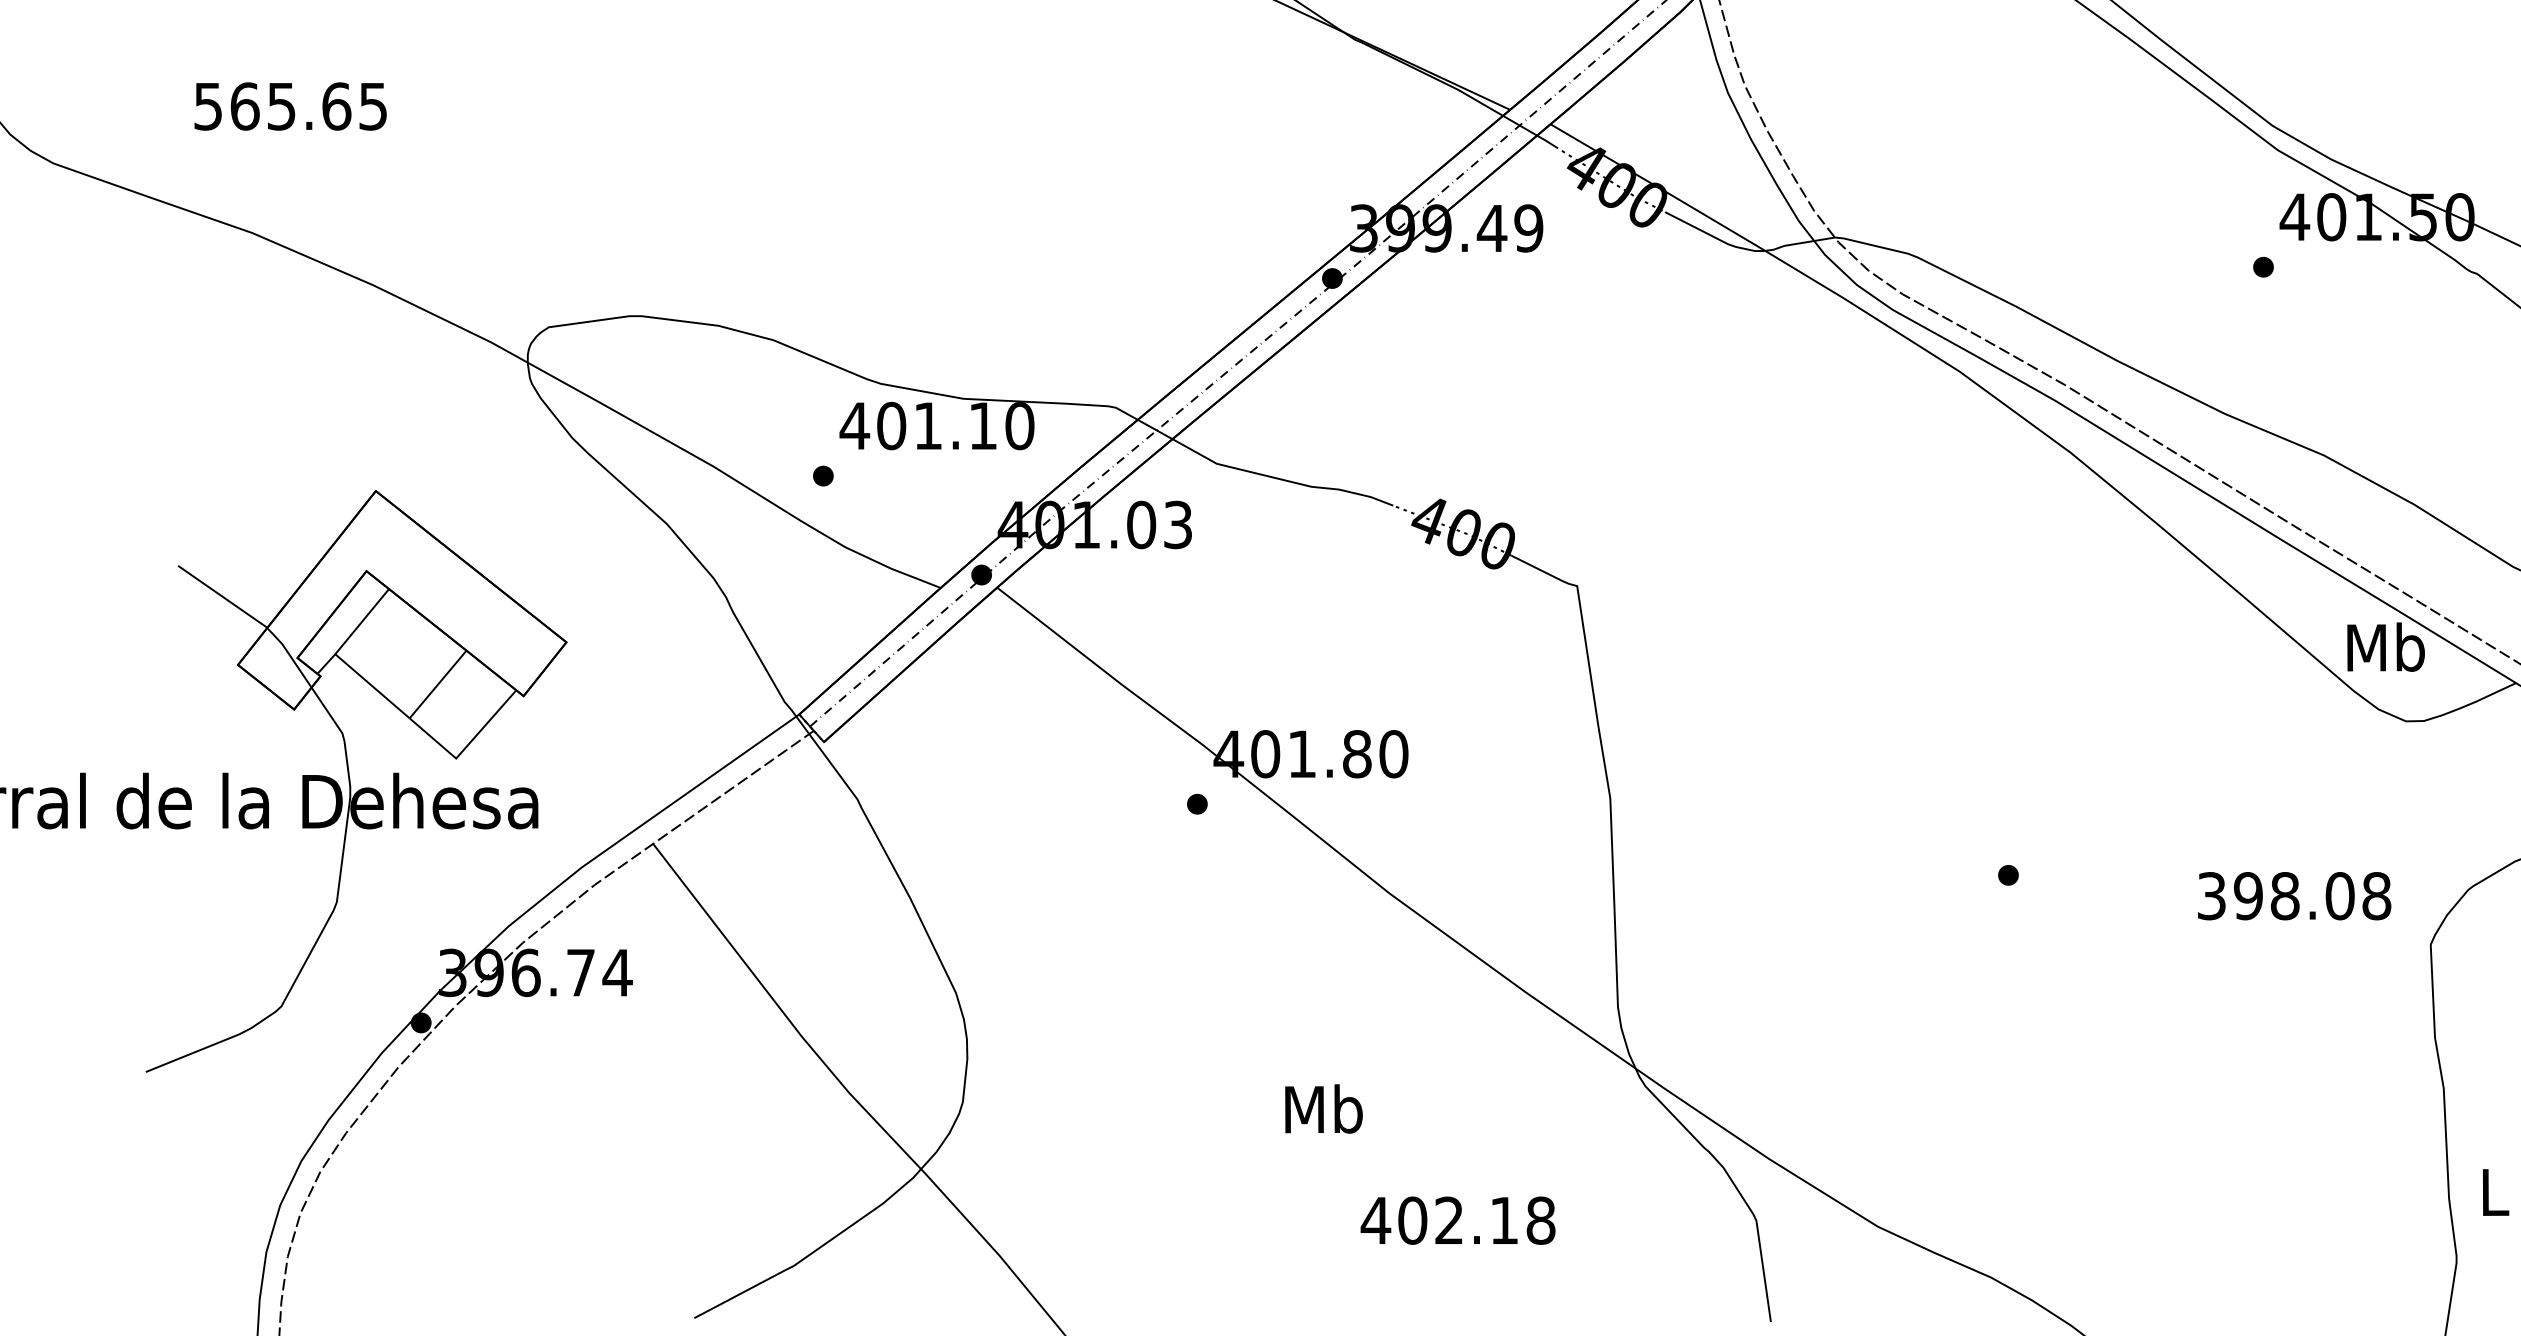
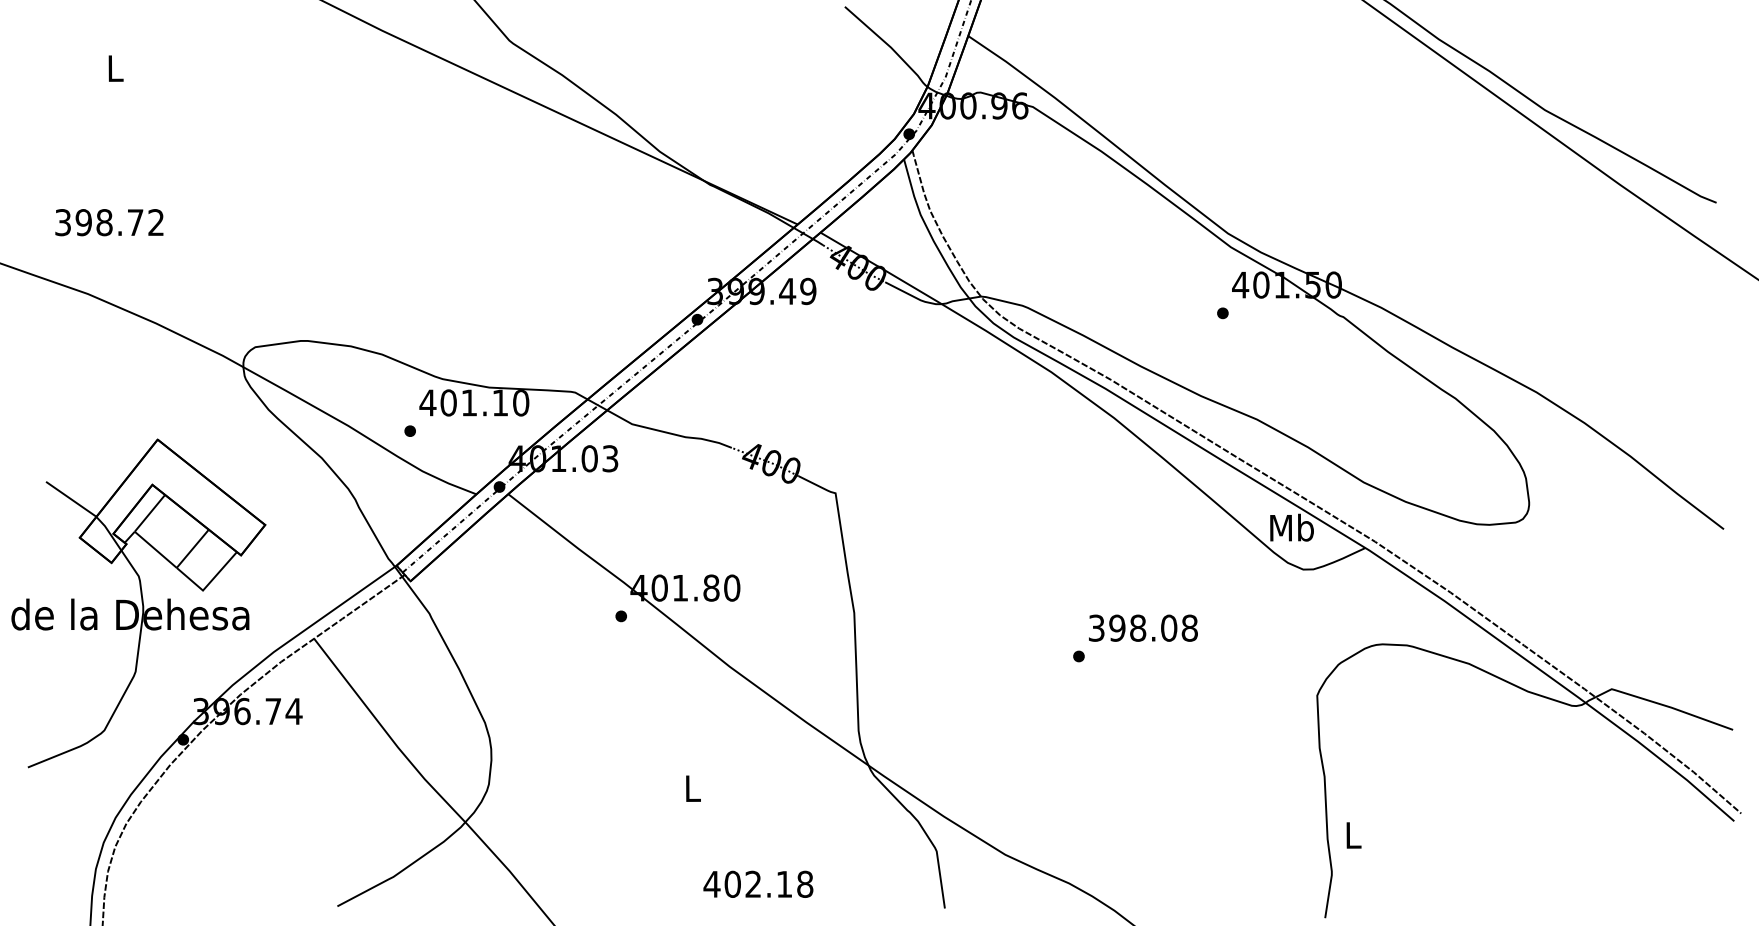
text: (290, 106) -> (109, 222), 565.65 -> 398.72
text: (2294, 894) -> (1143, 627), moved
text: (1323, 1109) -> (692, 788), Mb -> L
text: (1458, 1219) -> (758, 883), moved

